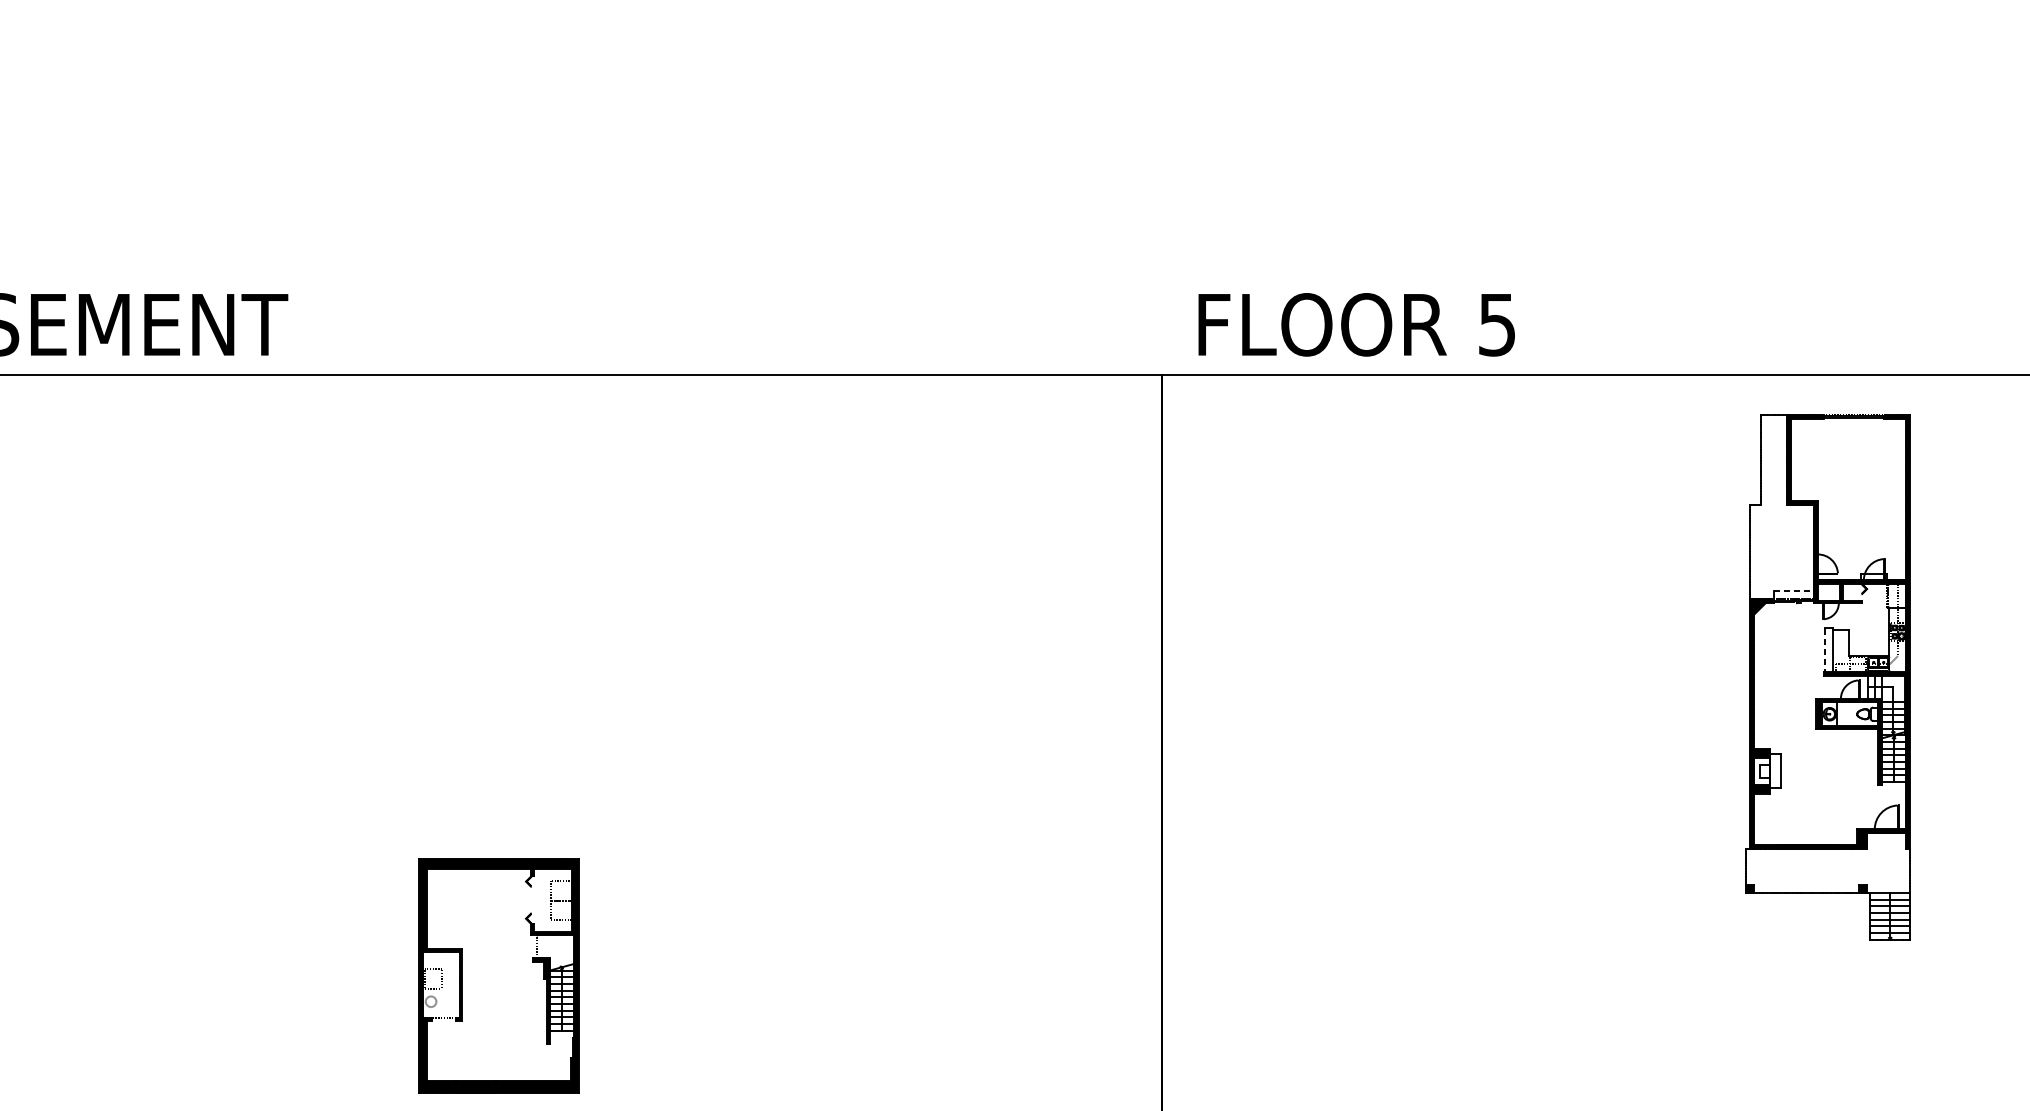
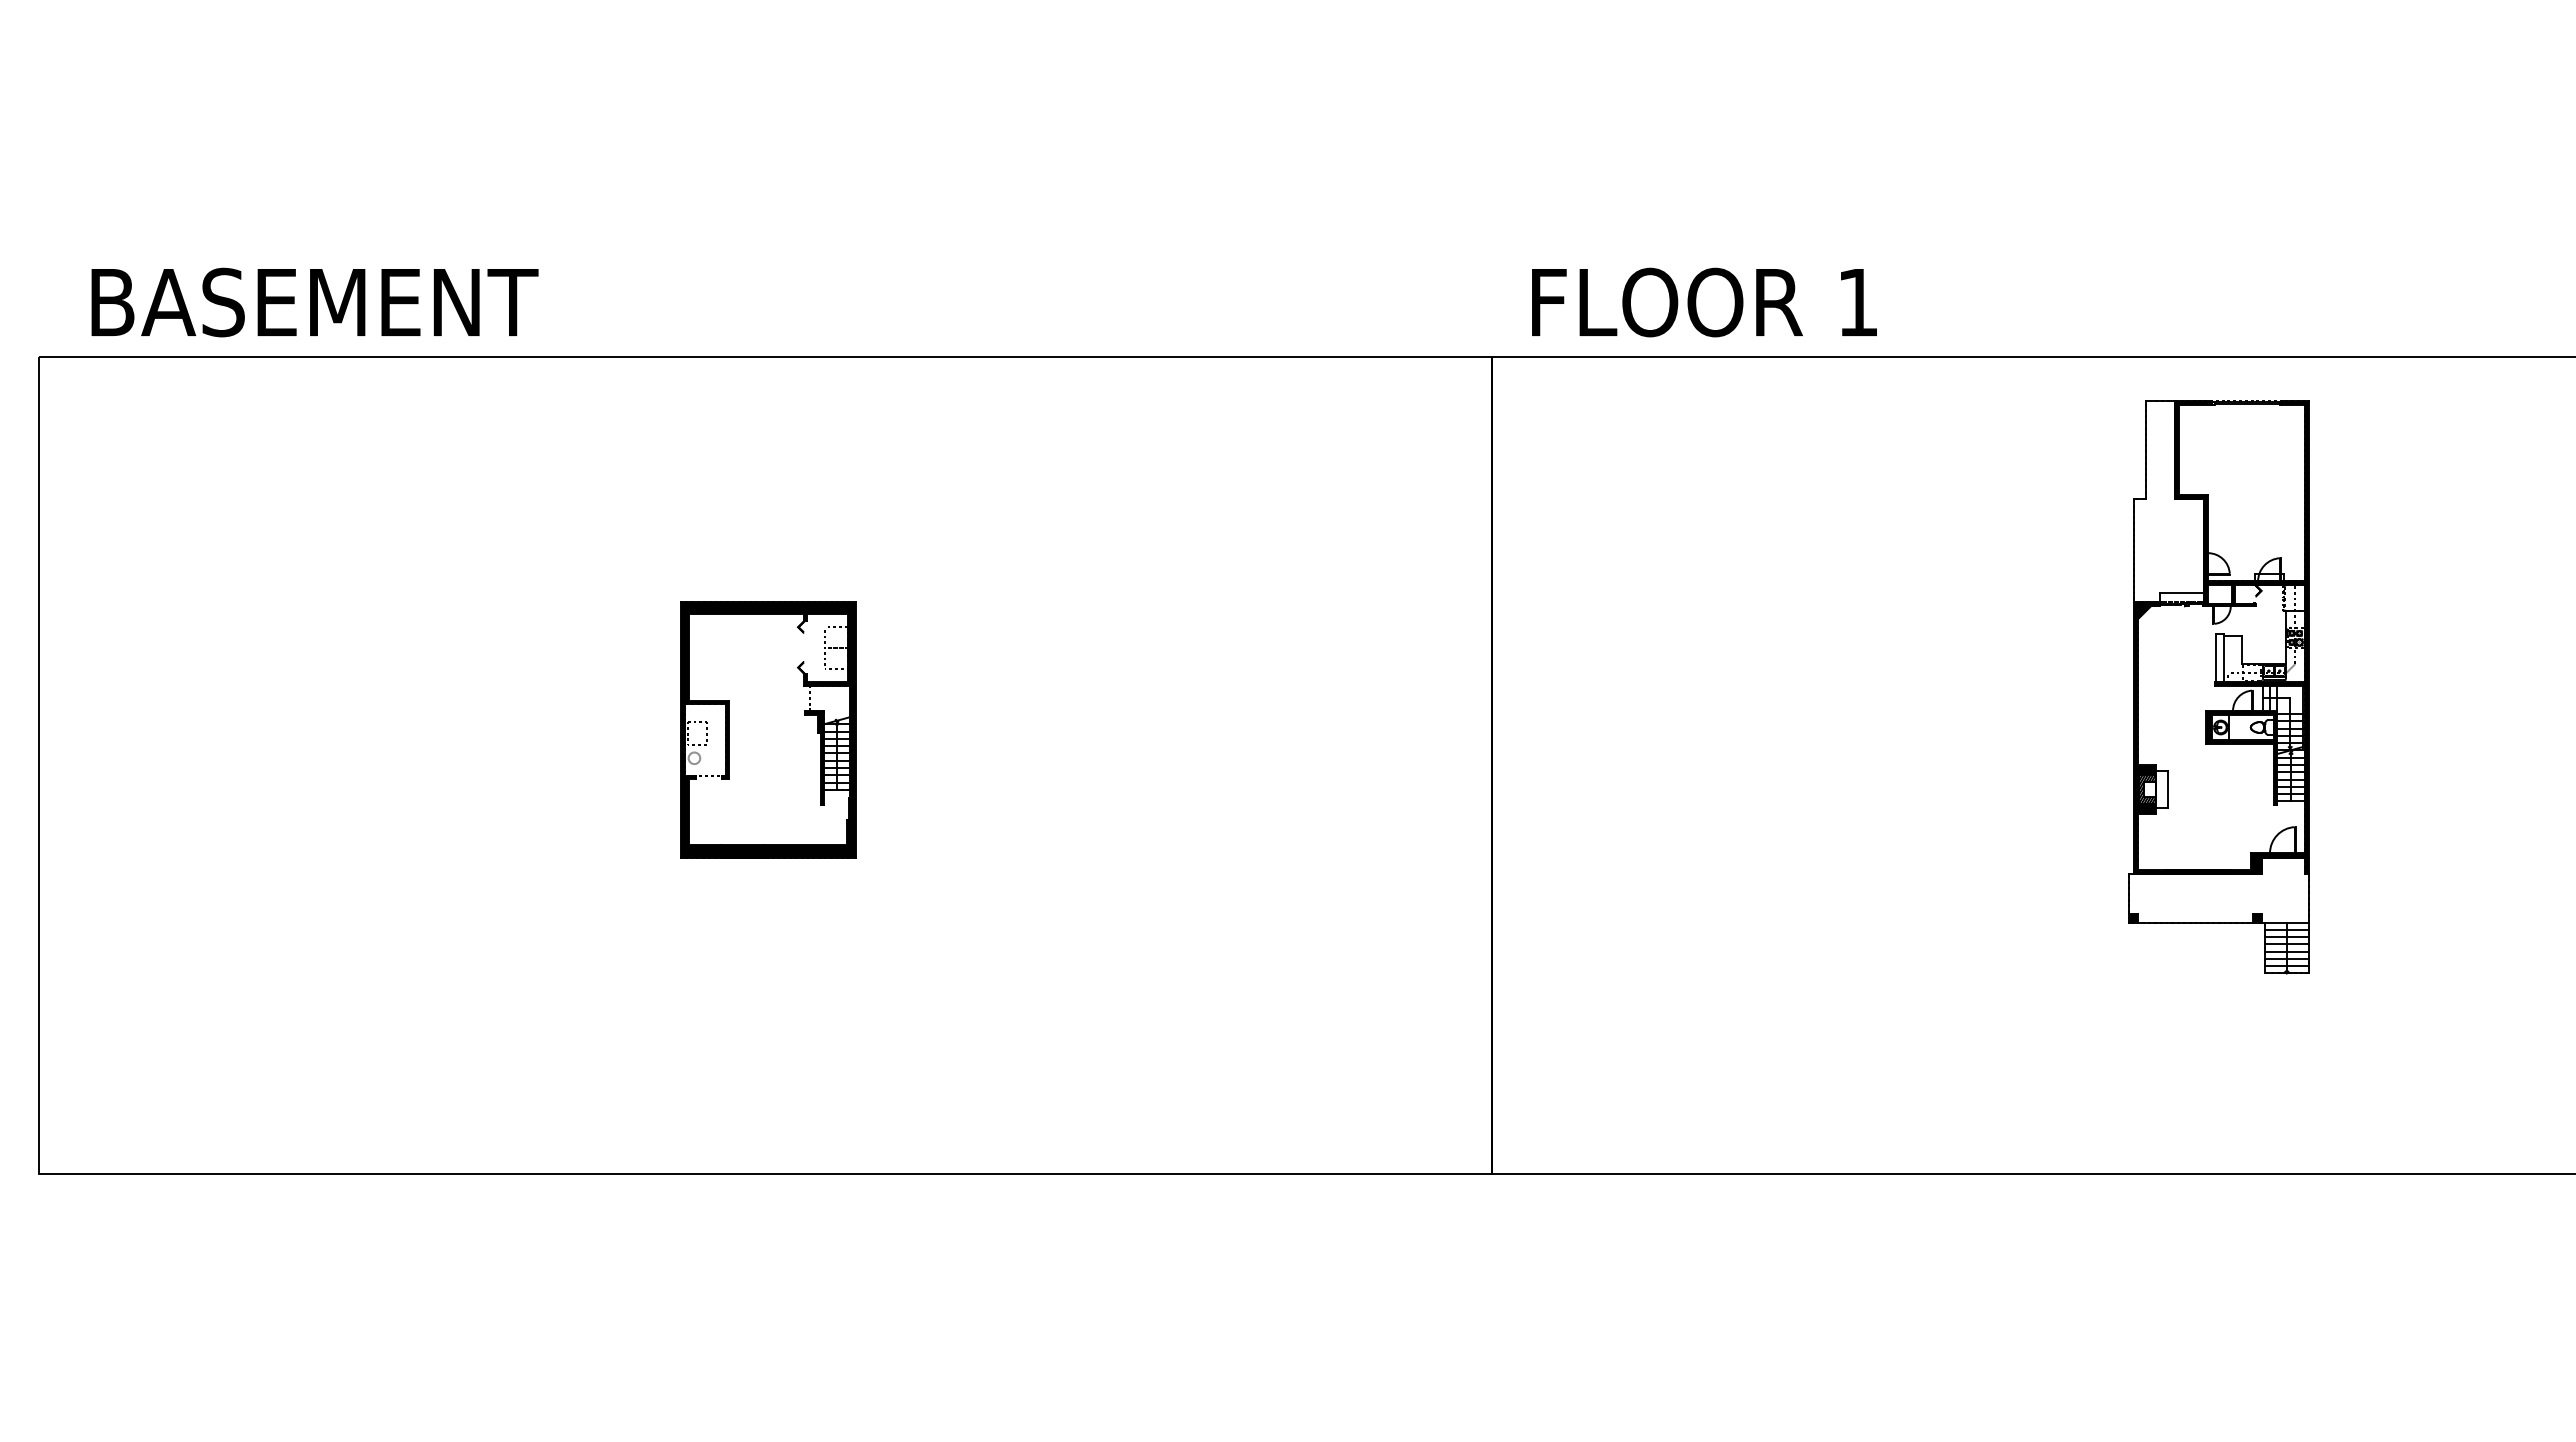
text: (1496, 325) -> (1857, 303), 5 -> 1
line: (1794, 591) -> (2182, 593), dashed -> solid
line: (1825, 650) -> (2216, 658), dashed -> solid
hatch: (1762, 771) -> (2147, 789), added
part: (498, 975) -> (768, 729), moved

